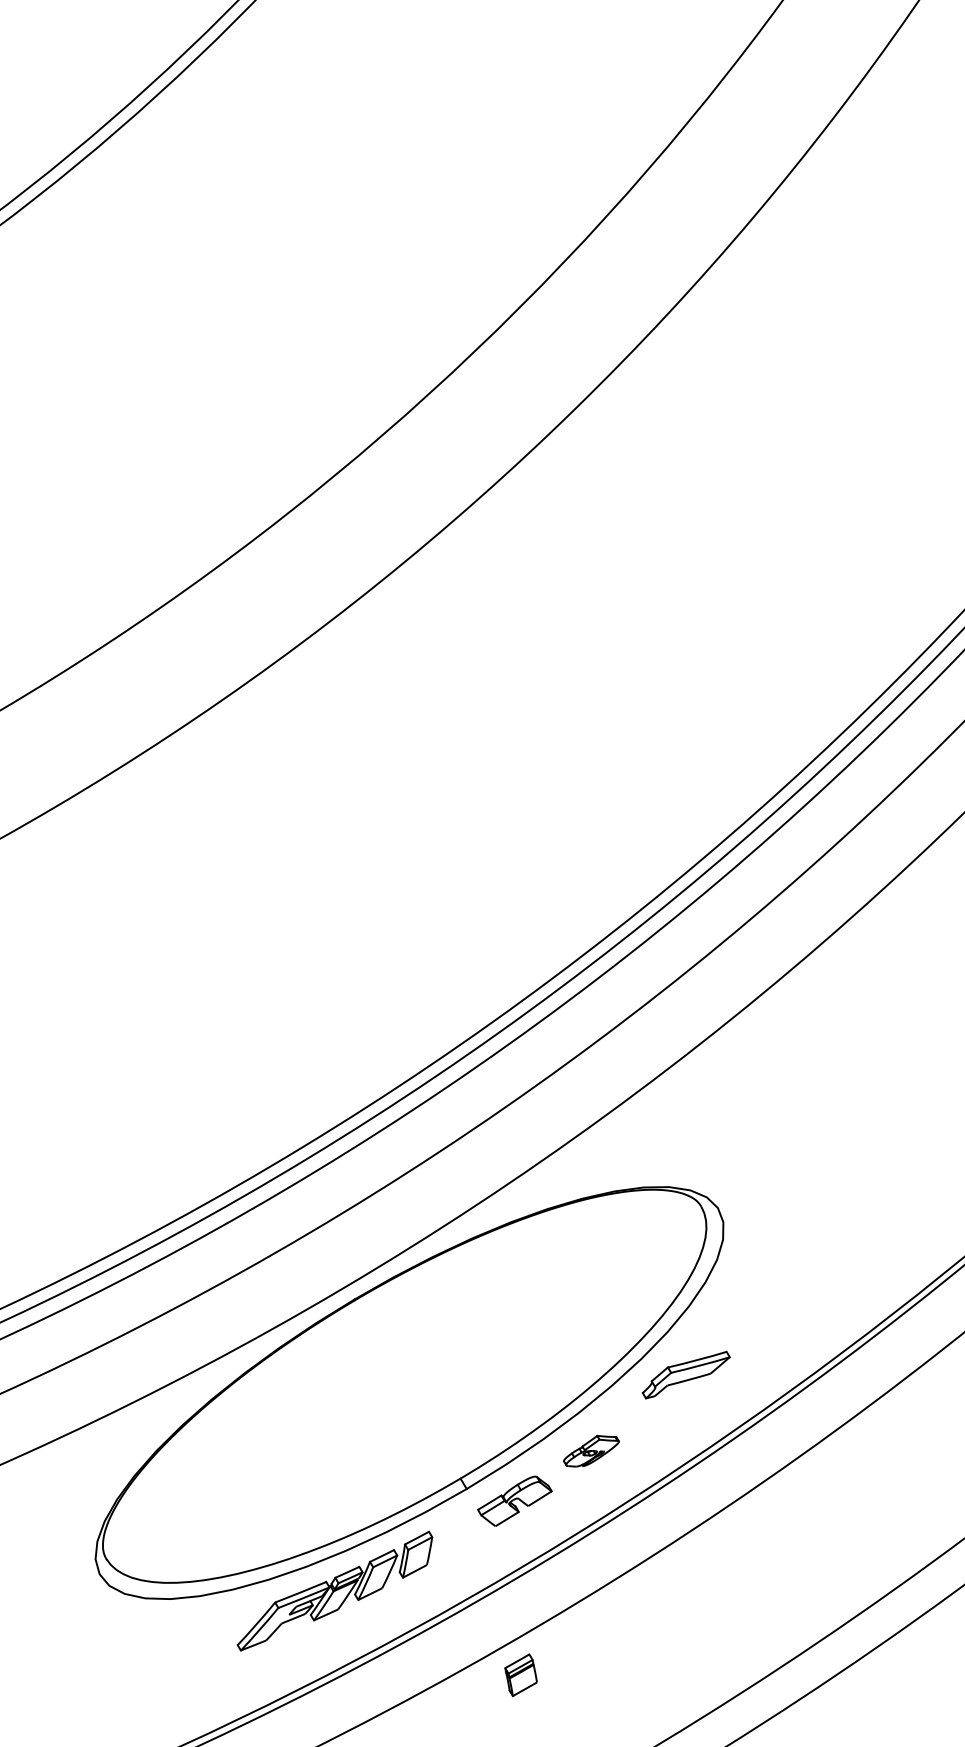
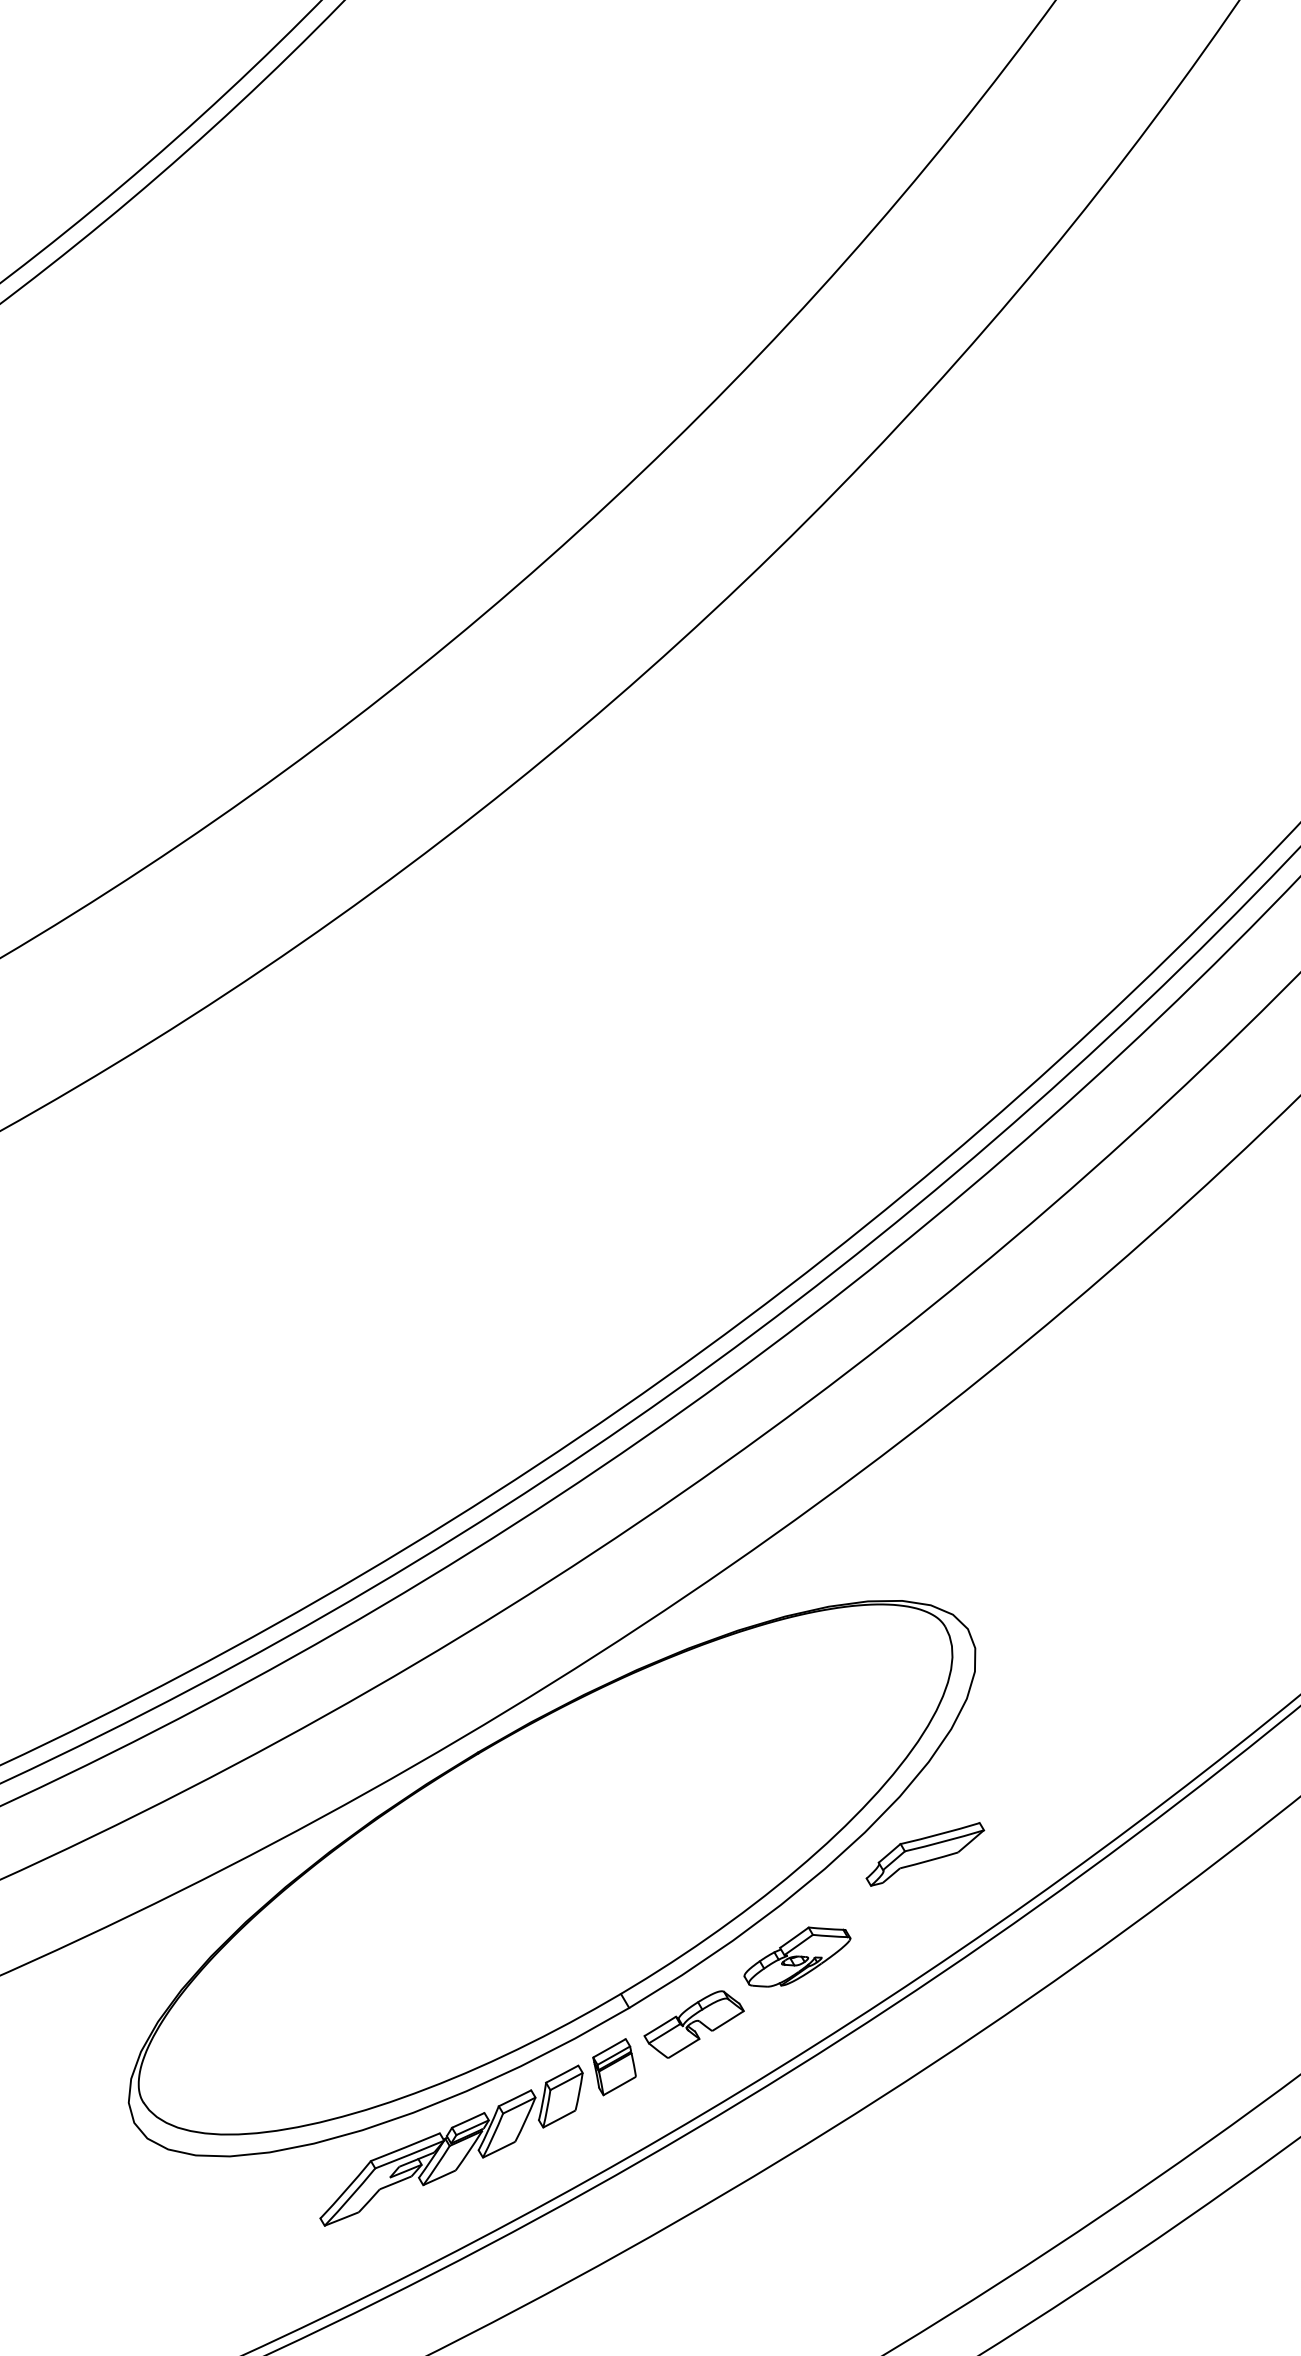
part: (591, 1450) -> (797, 1956), size x1.43
part: (521, 1675) -> (614, 2067), moved

